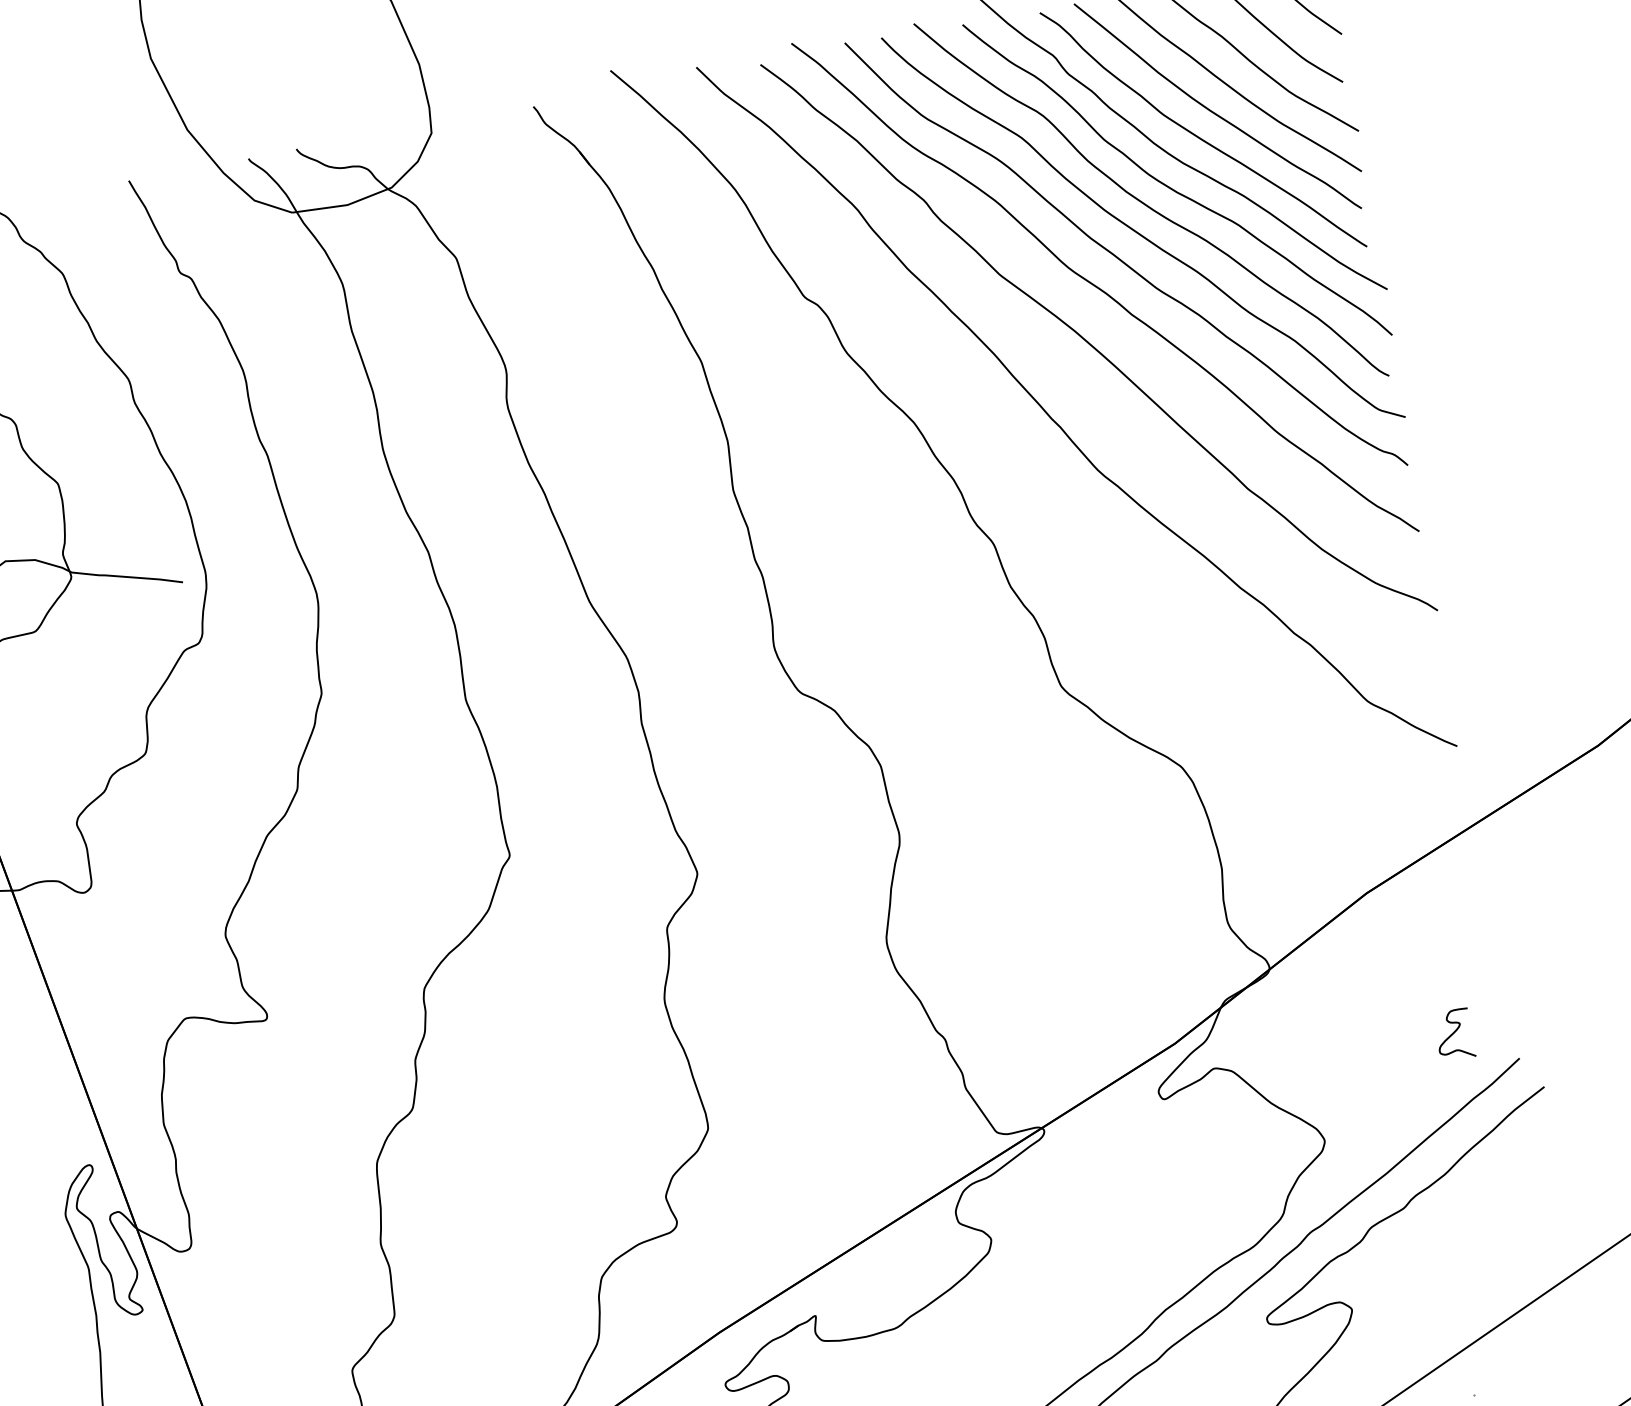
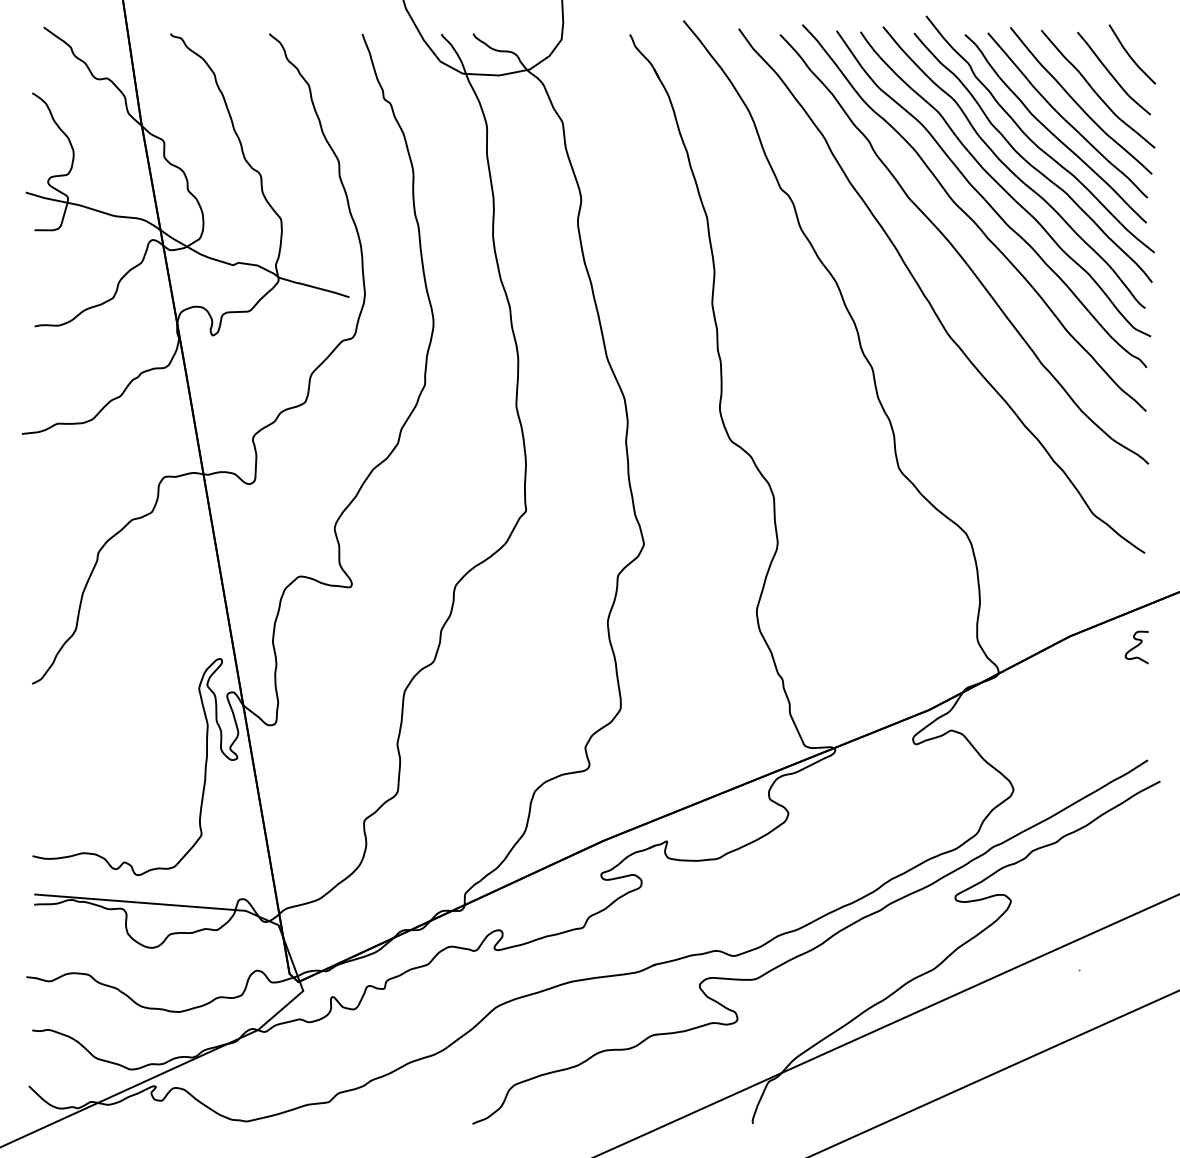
curve: (1453, 1035) -> (1136, 647), moved

